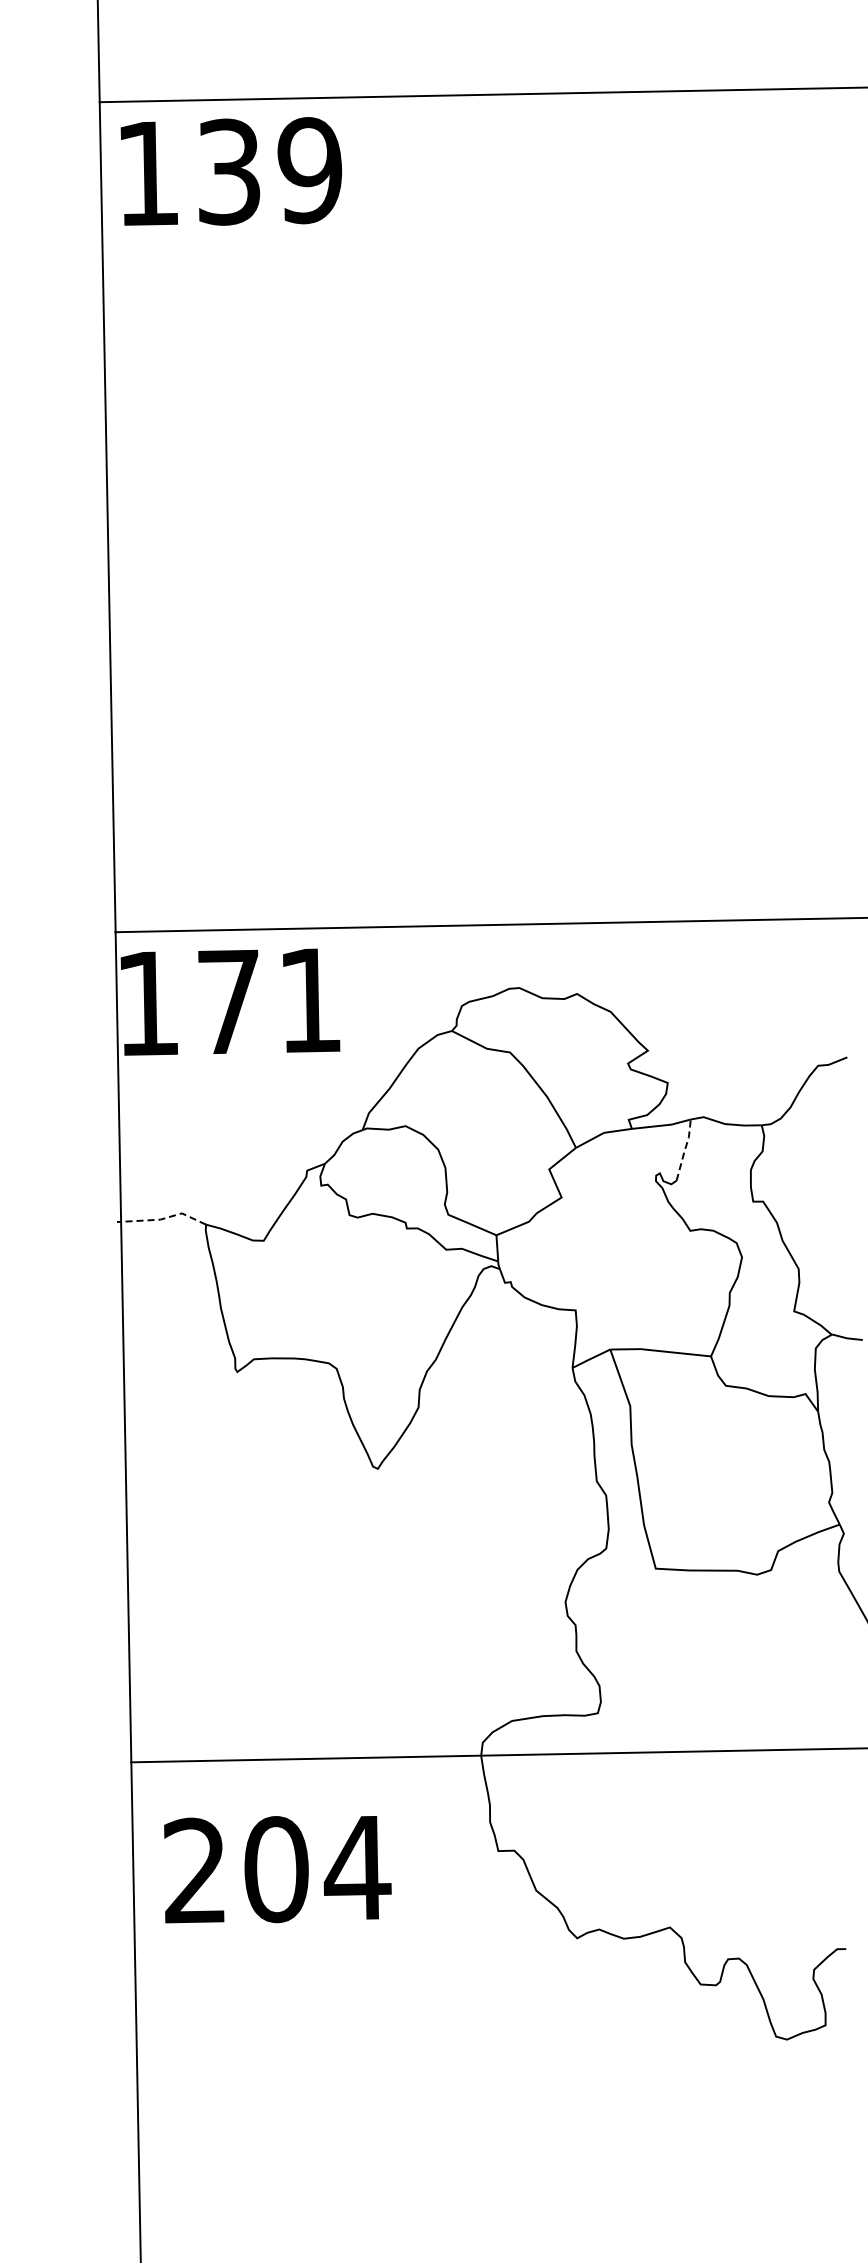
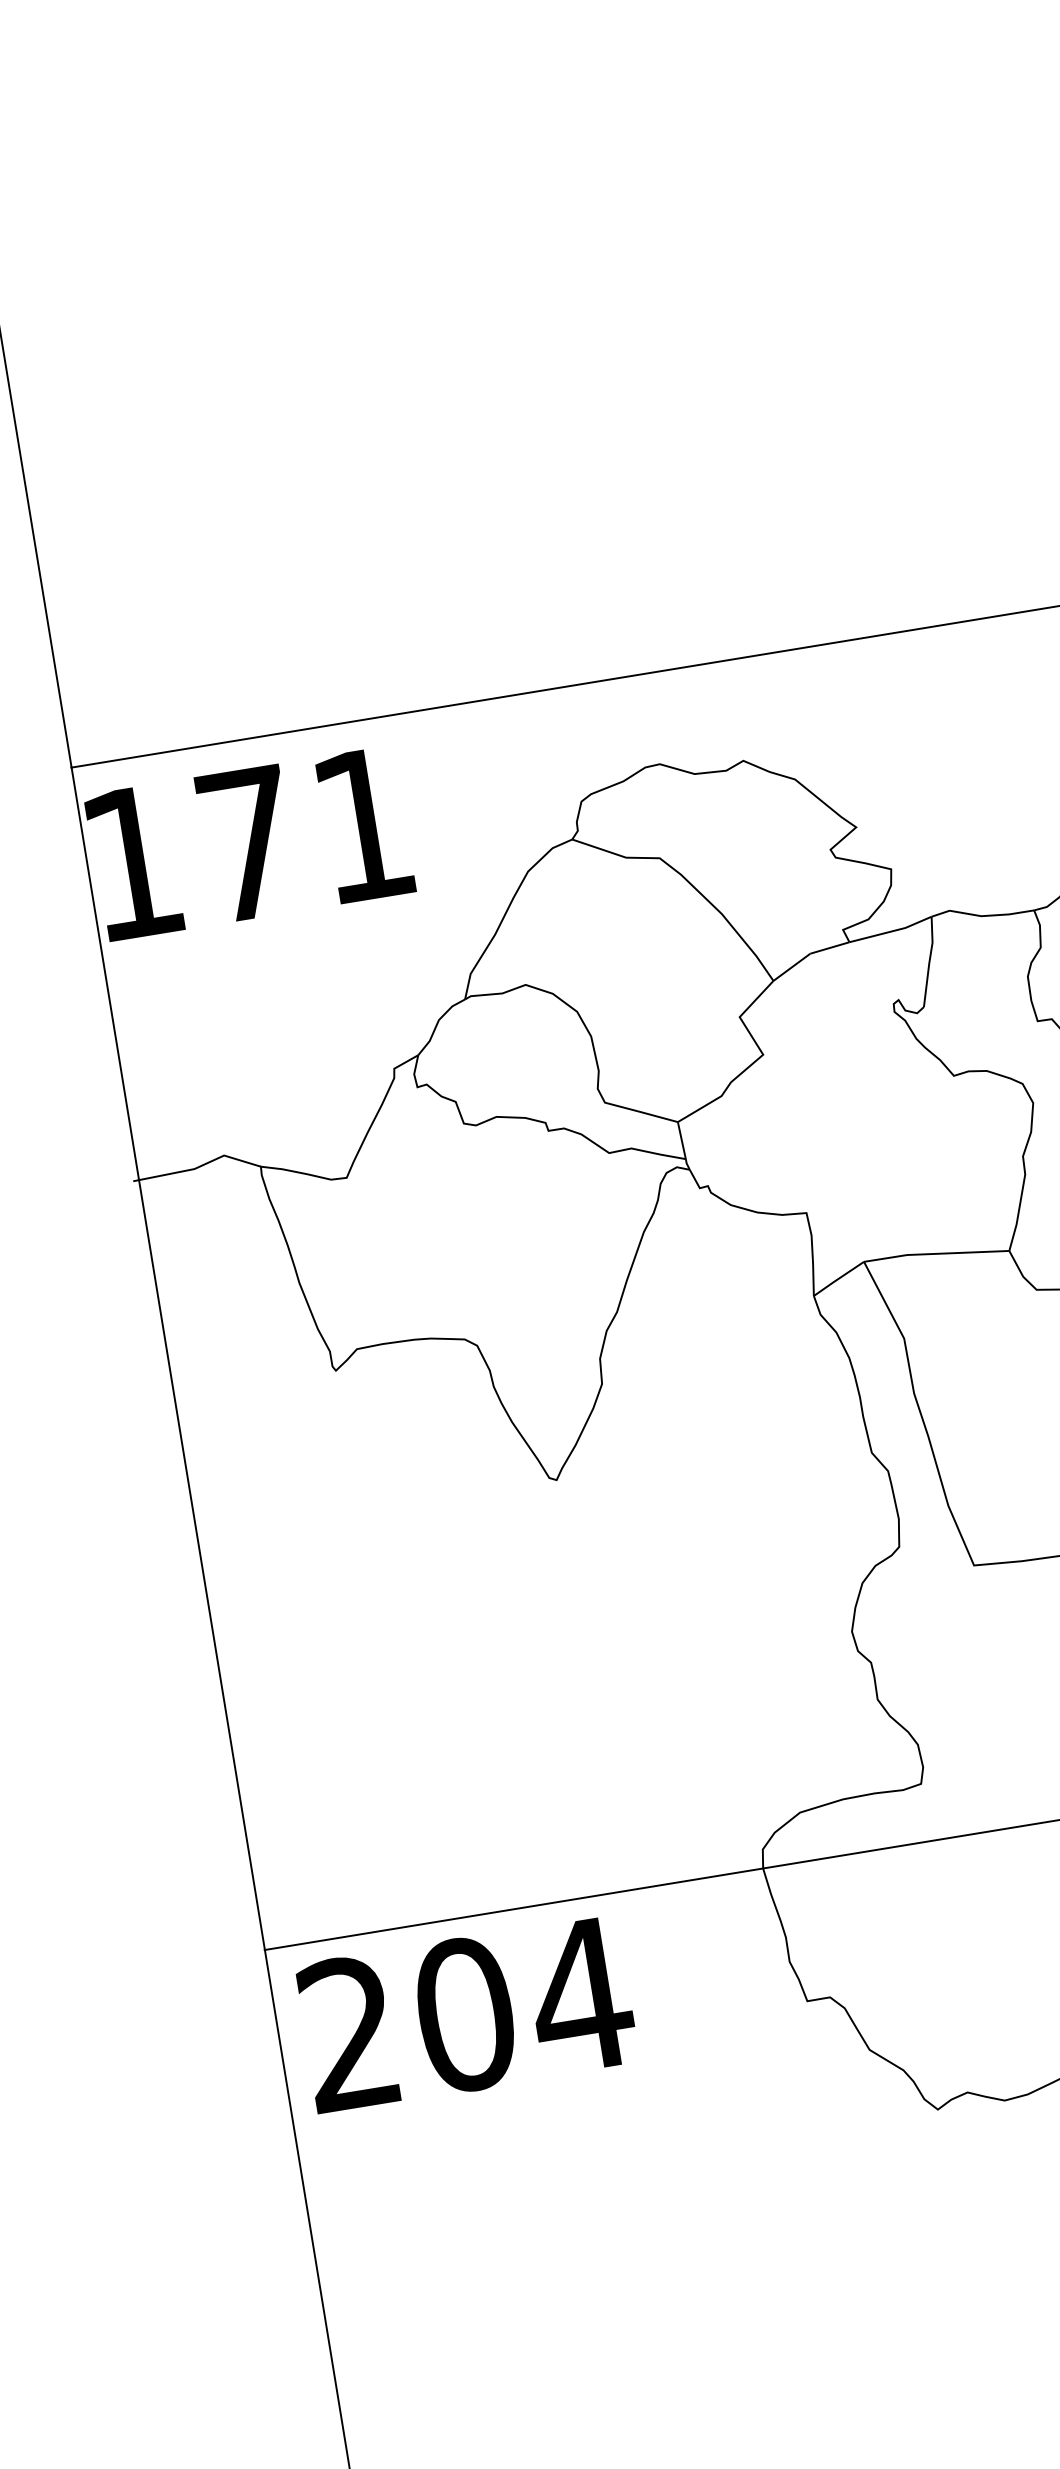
line: (685, 1149) -> (930, 960), dashed -> solid
line: (163, 1218) -> (198, 1166), dashed -> solid
text: (277, 1869) -> (466, 2014), moved

